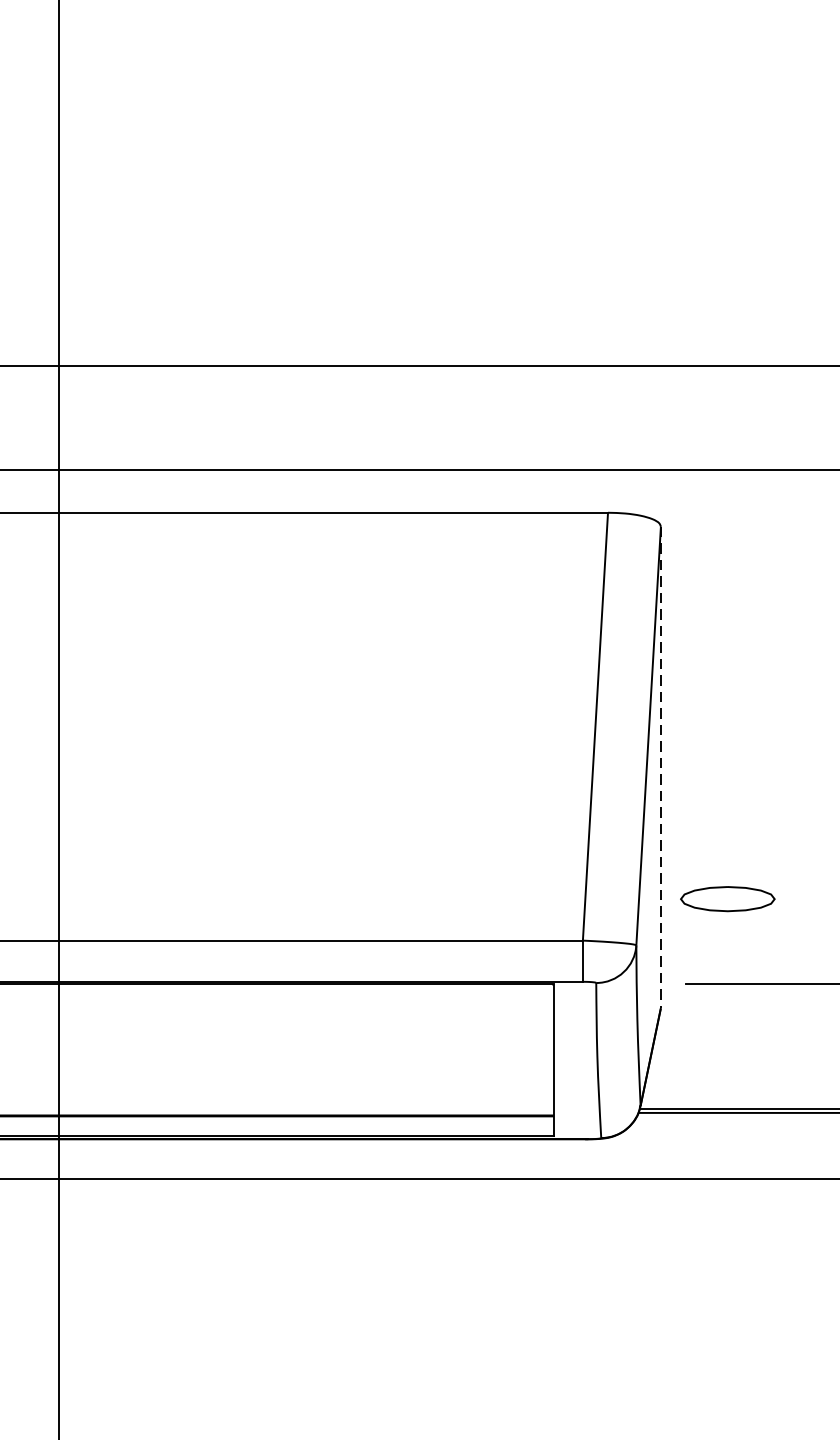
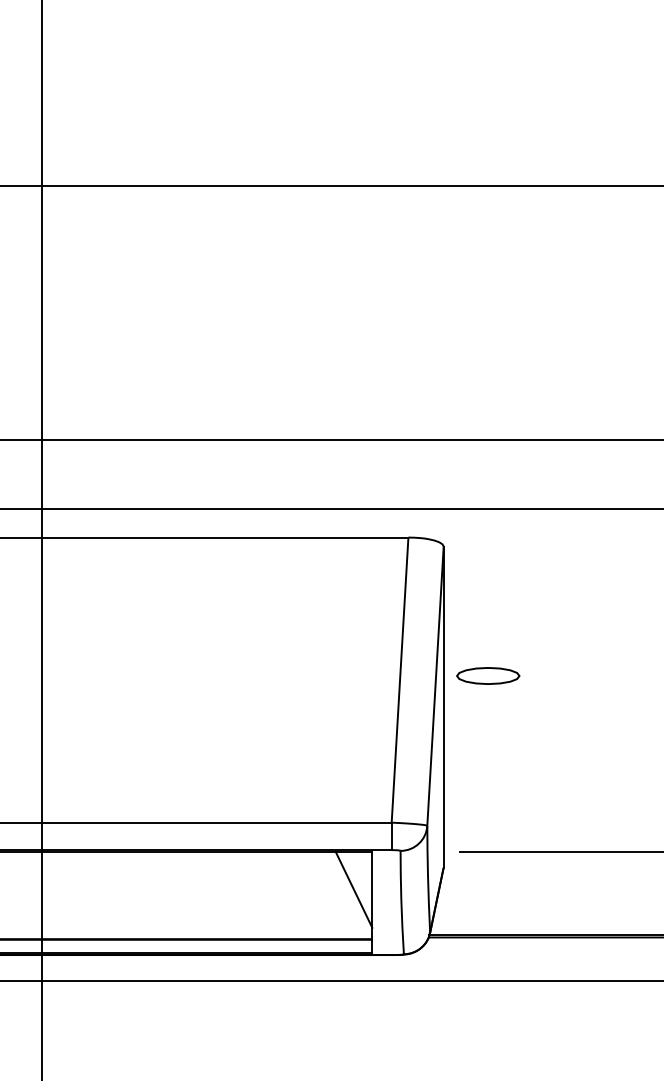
line: (660, 767) -> (443, 707), dashed -> solid
part: (728, 898) -> (488, 675), moved
line: (525, 1040) -> (353, 889), added

